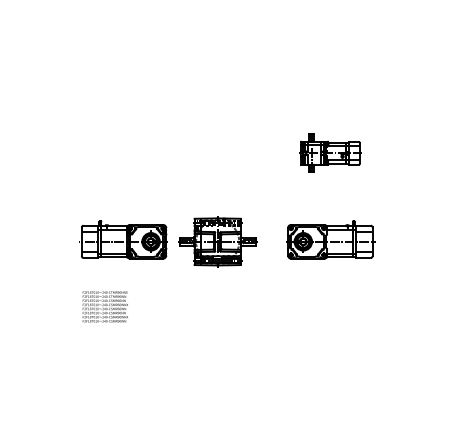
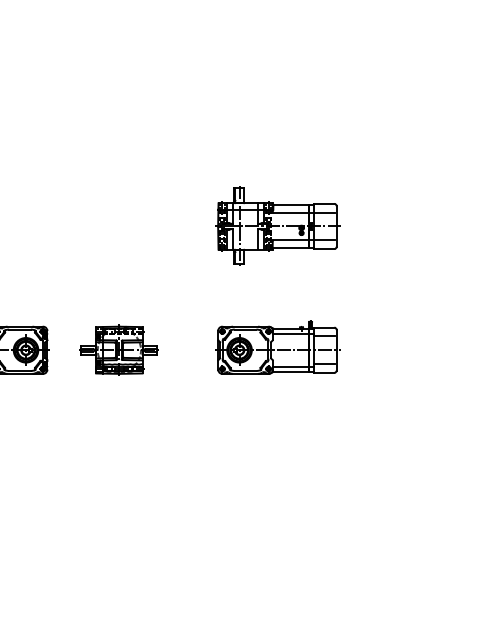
part: (330, 152) -> (277, 225), size x1.43
part: (217, 241) -> (119, 349), size x0.71

